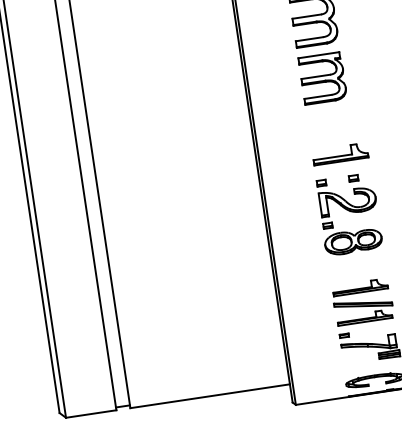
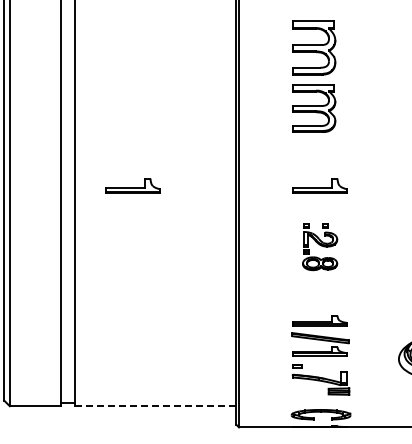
part: (154, 181) -> (132, 185), added
part: (348, 215) -> (319, 247), size x0.6
line: (210, 396) -> (155, 406), solid -> dashed

